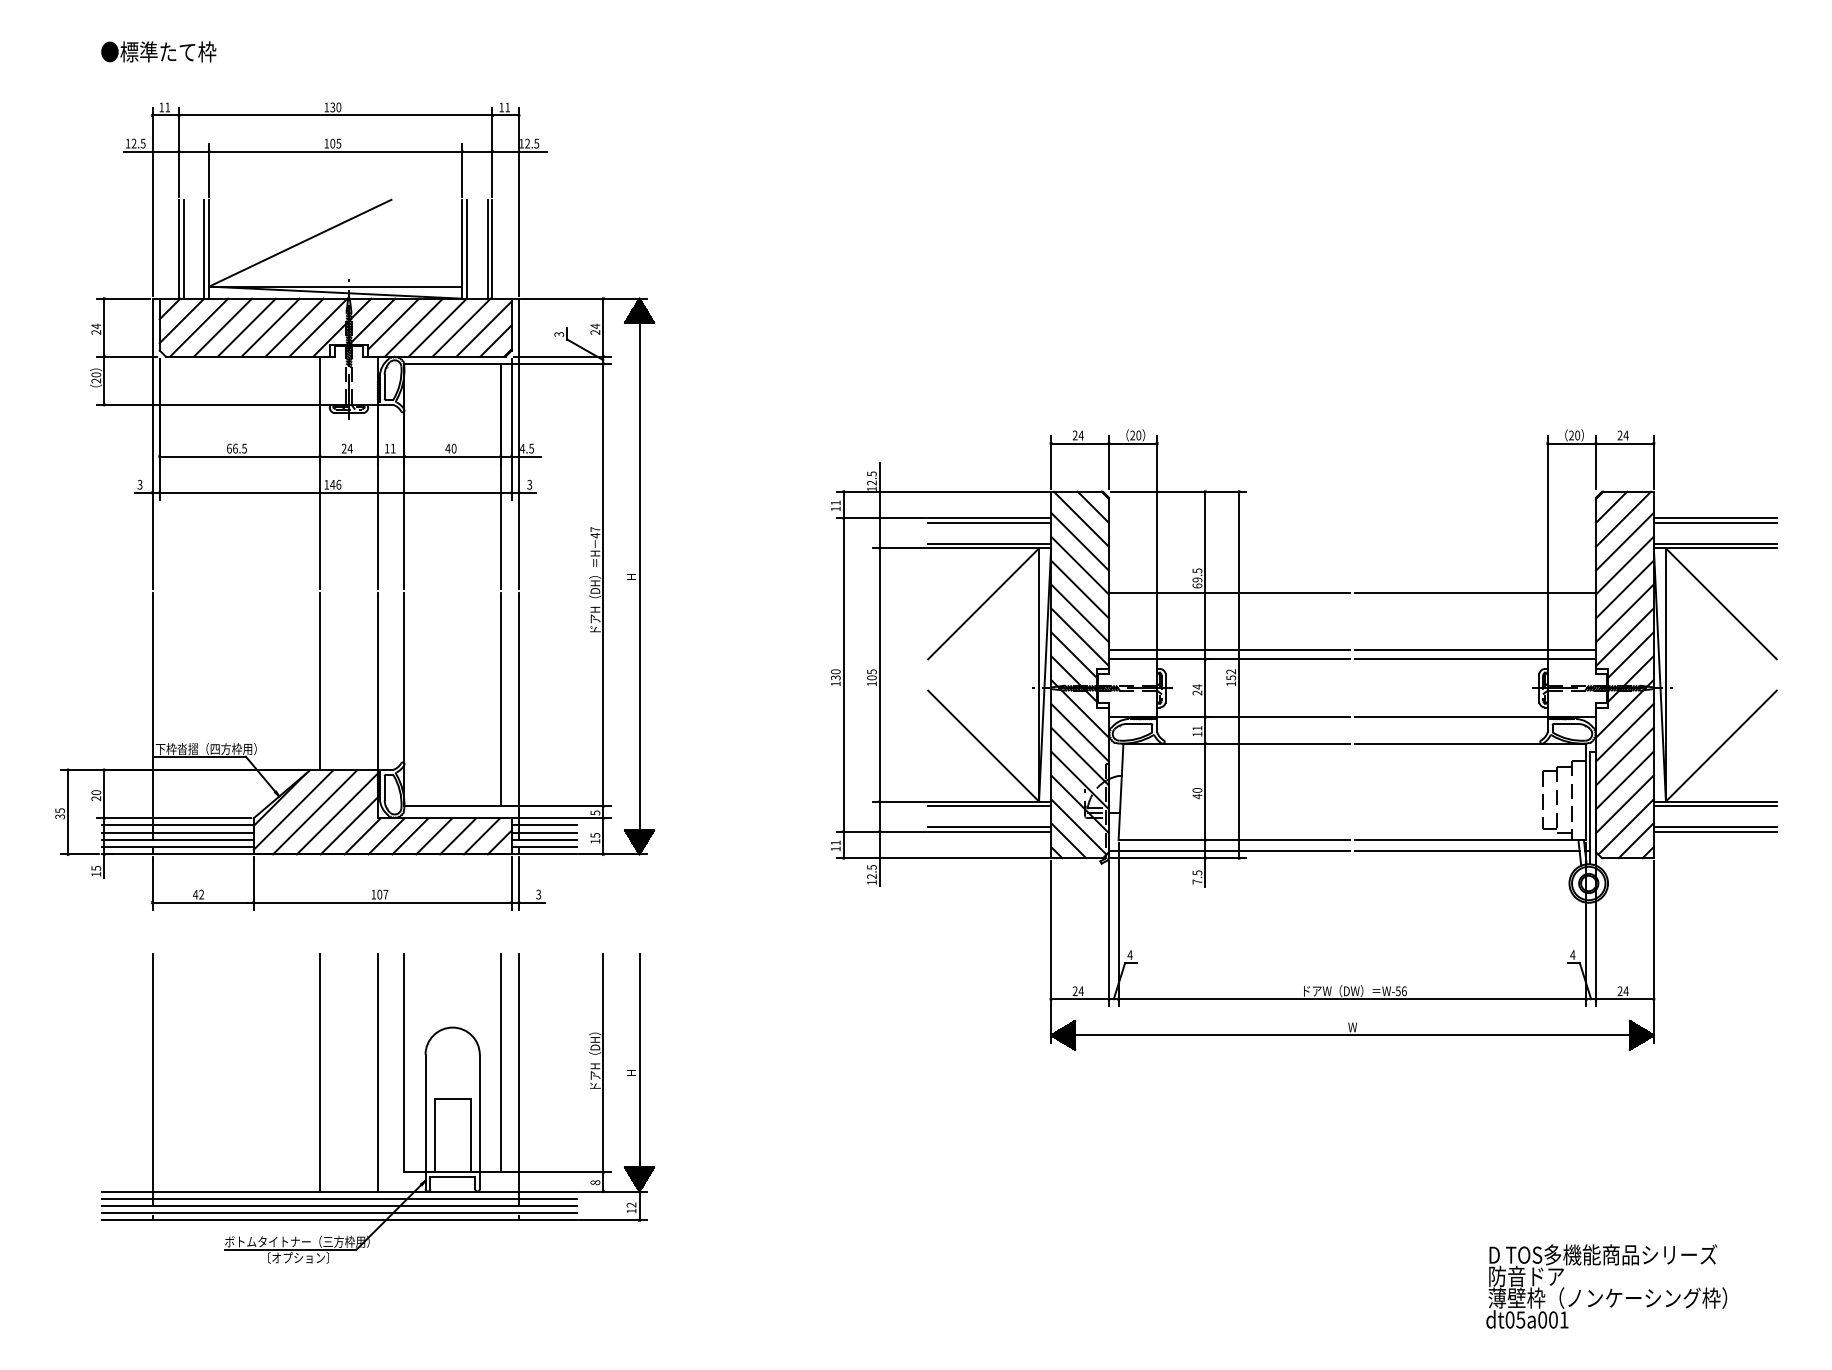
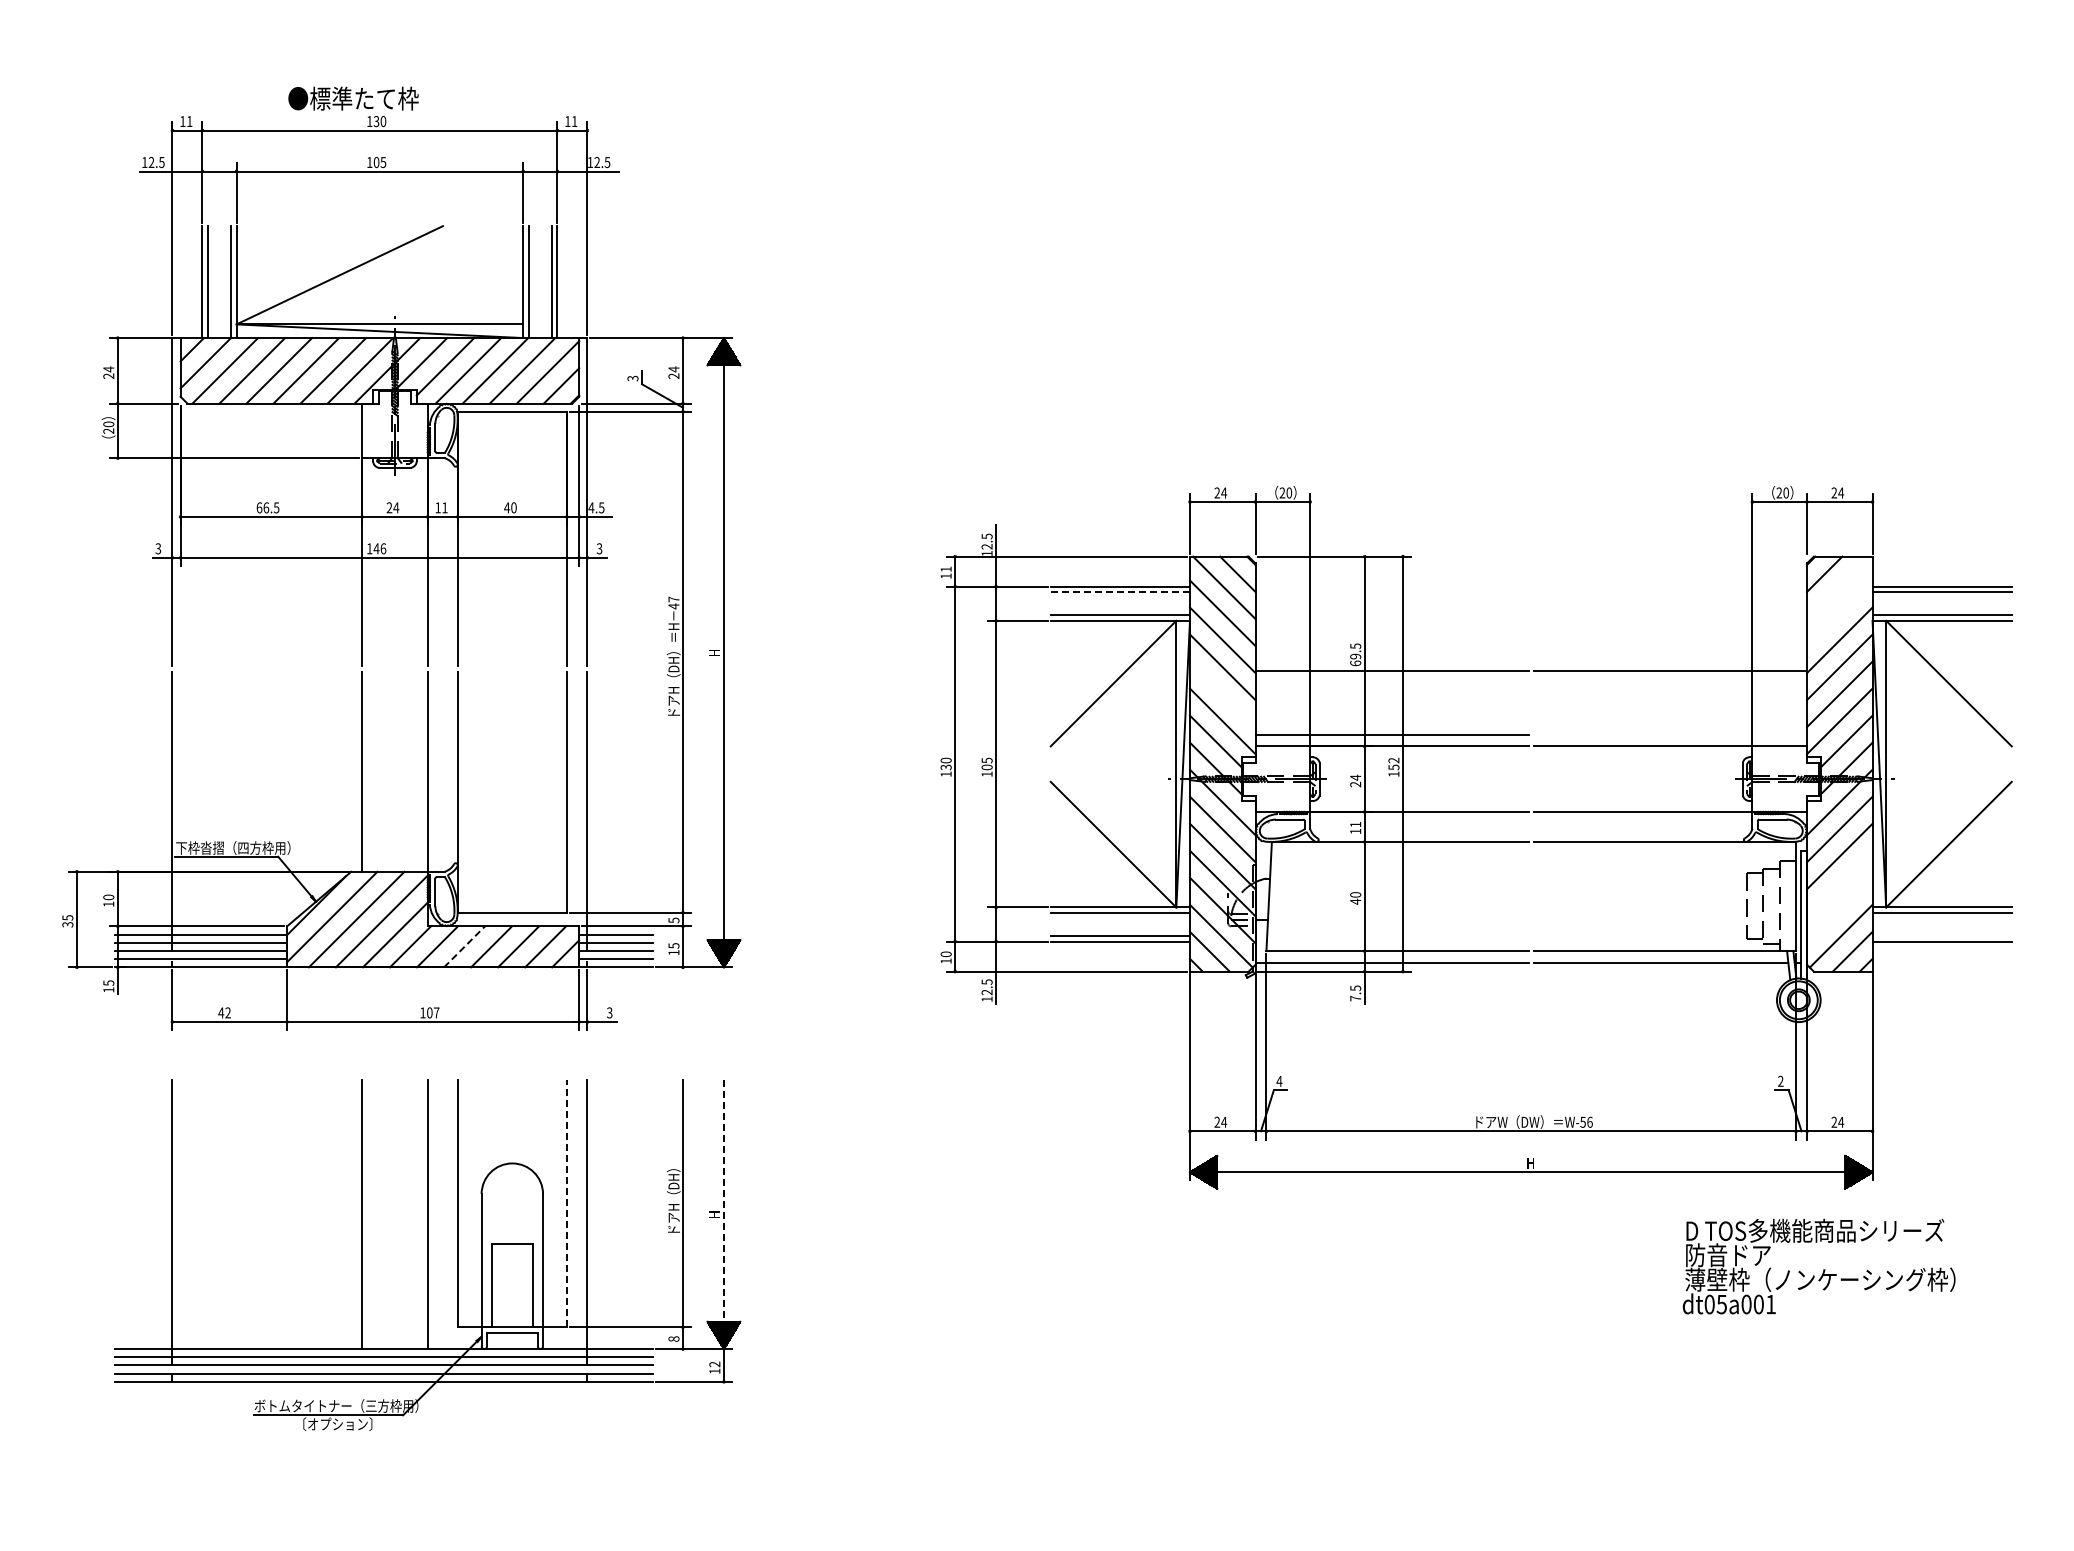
text: (158, 51) -> (353, 98), moved
line: (1623, 518) -> (1838, 587), removed
line: (989, 523) -> (1120, 592), solid -> dashed
line: (1624, 541) -> (1839, 613), removed
line: (1079, 613) -> (1222, 694), removed
line: (1475, 649) -> (1670, 735), removed
line: (1624, 780) -> (1839, 883), removed
text: (96, 798) -> (108, 904), 20 -> 10
line: (1624, 804) -> (1839, 910), removed
line: (1714, 827) -> (1941, 936), removed
line: (410, 836) -> (464, 946), solid -> dashed
text: (835, 843) -> (945, 954), 11 -> 10
text: (1572, 954) -> (1780, 1080), 4 -> 2
text: (1352, 1026) -> (1531, 1162), W -> H
line: (500, 1062) -> (566, 1203), solid -> dashed
line: (639, 1072) -> (723, 1214), solid -> dashed
text: (1606, 1286) -> (1818, 1266), moved

